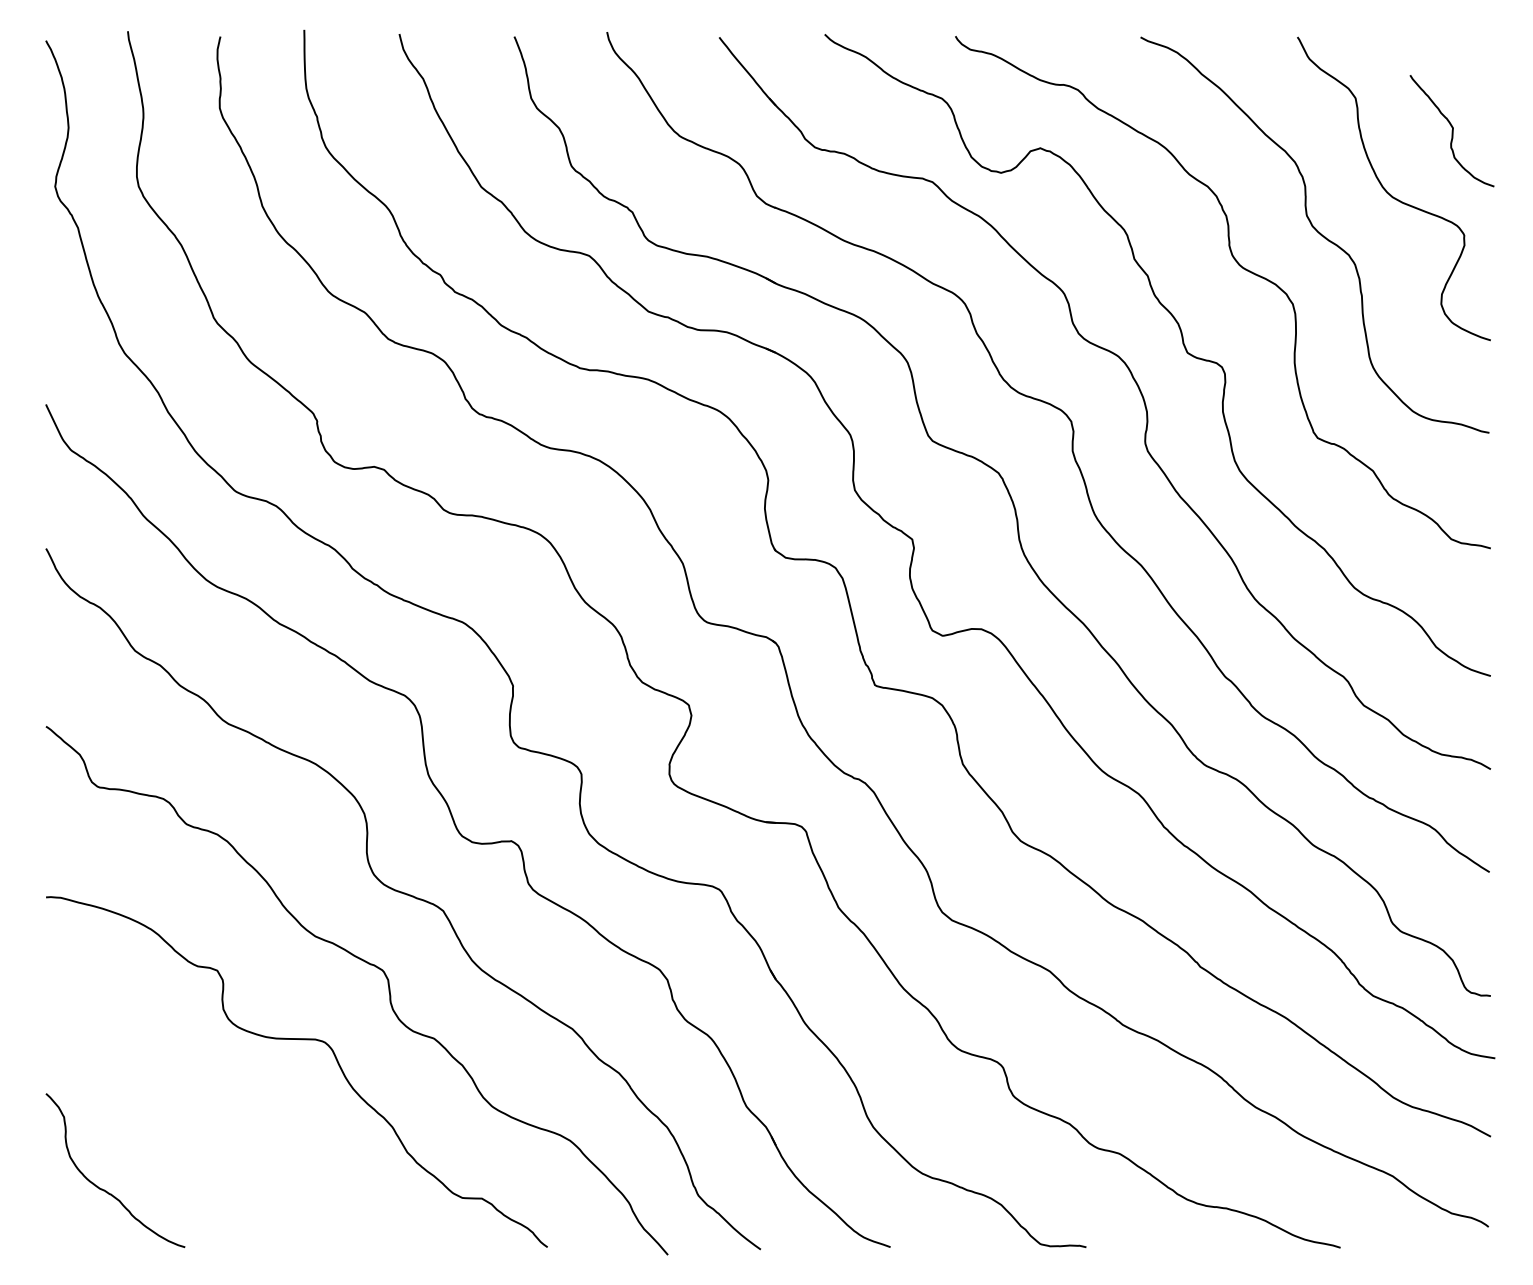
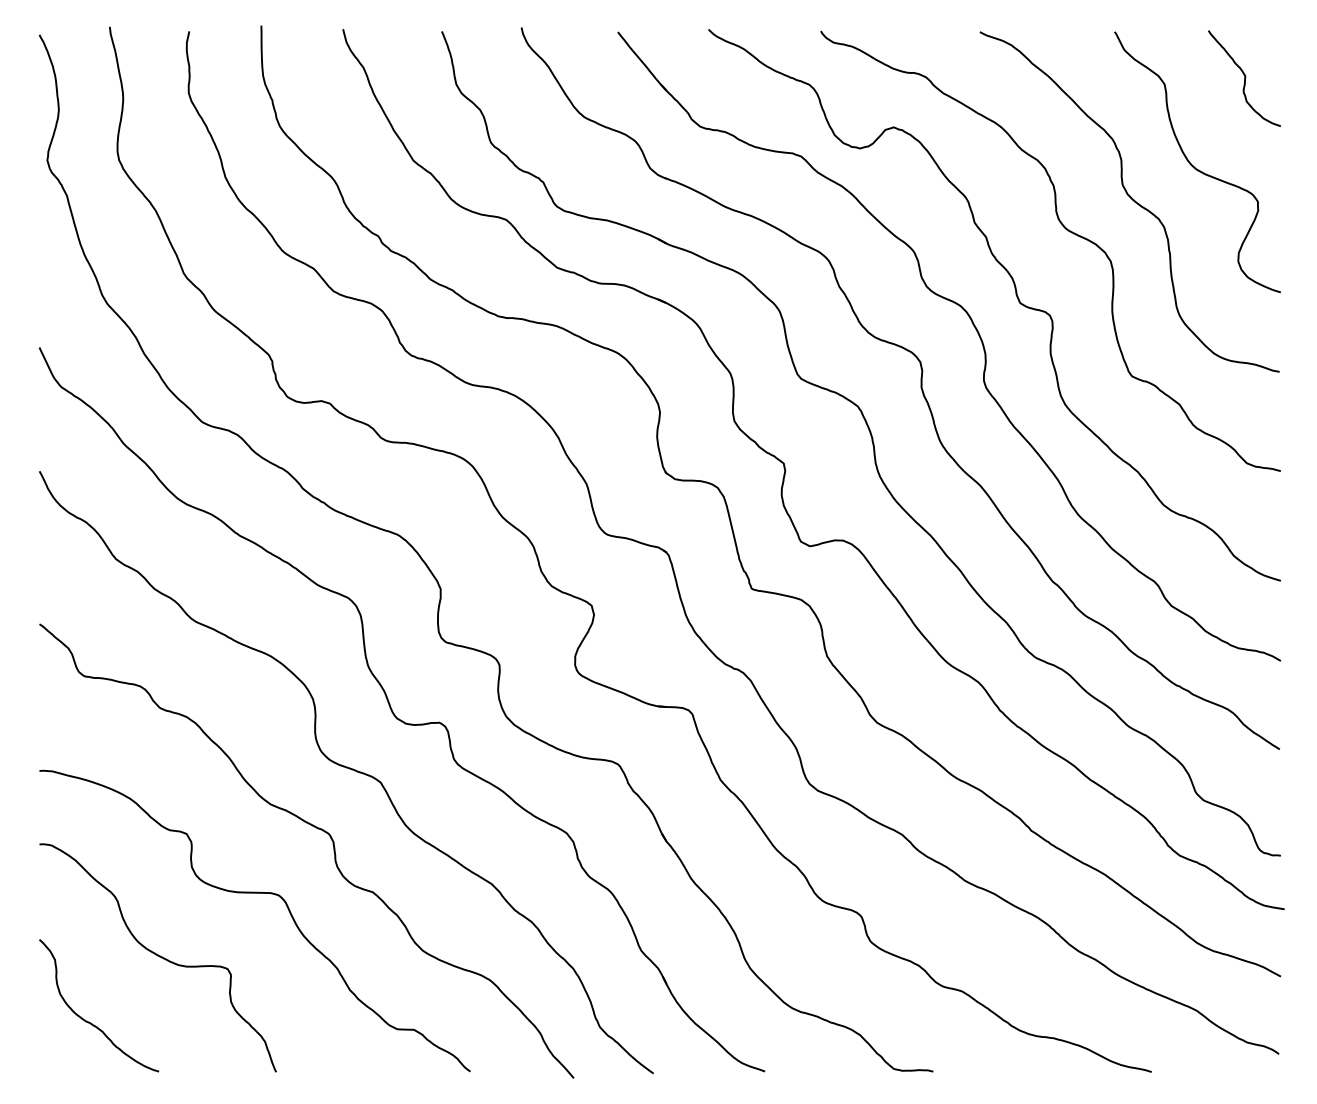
curve: (1452, 130) -> (1244, 78), moved
curve: (183, 1113) -> (157, 956), added

